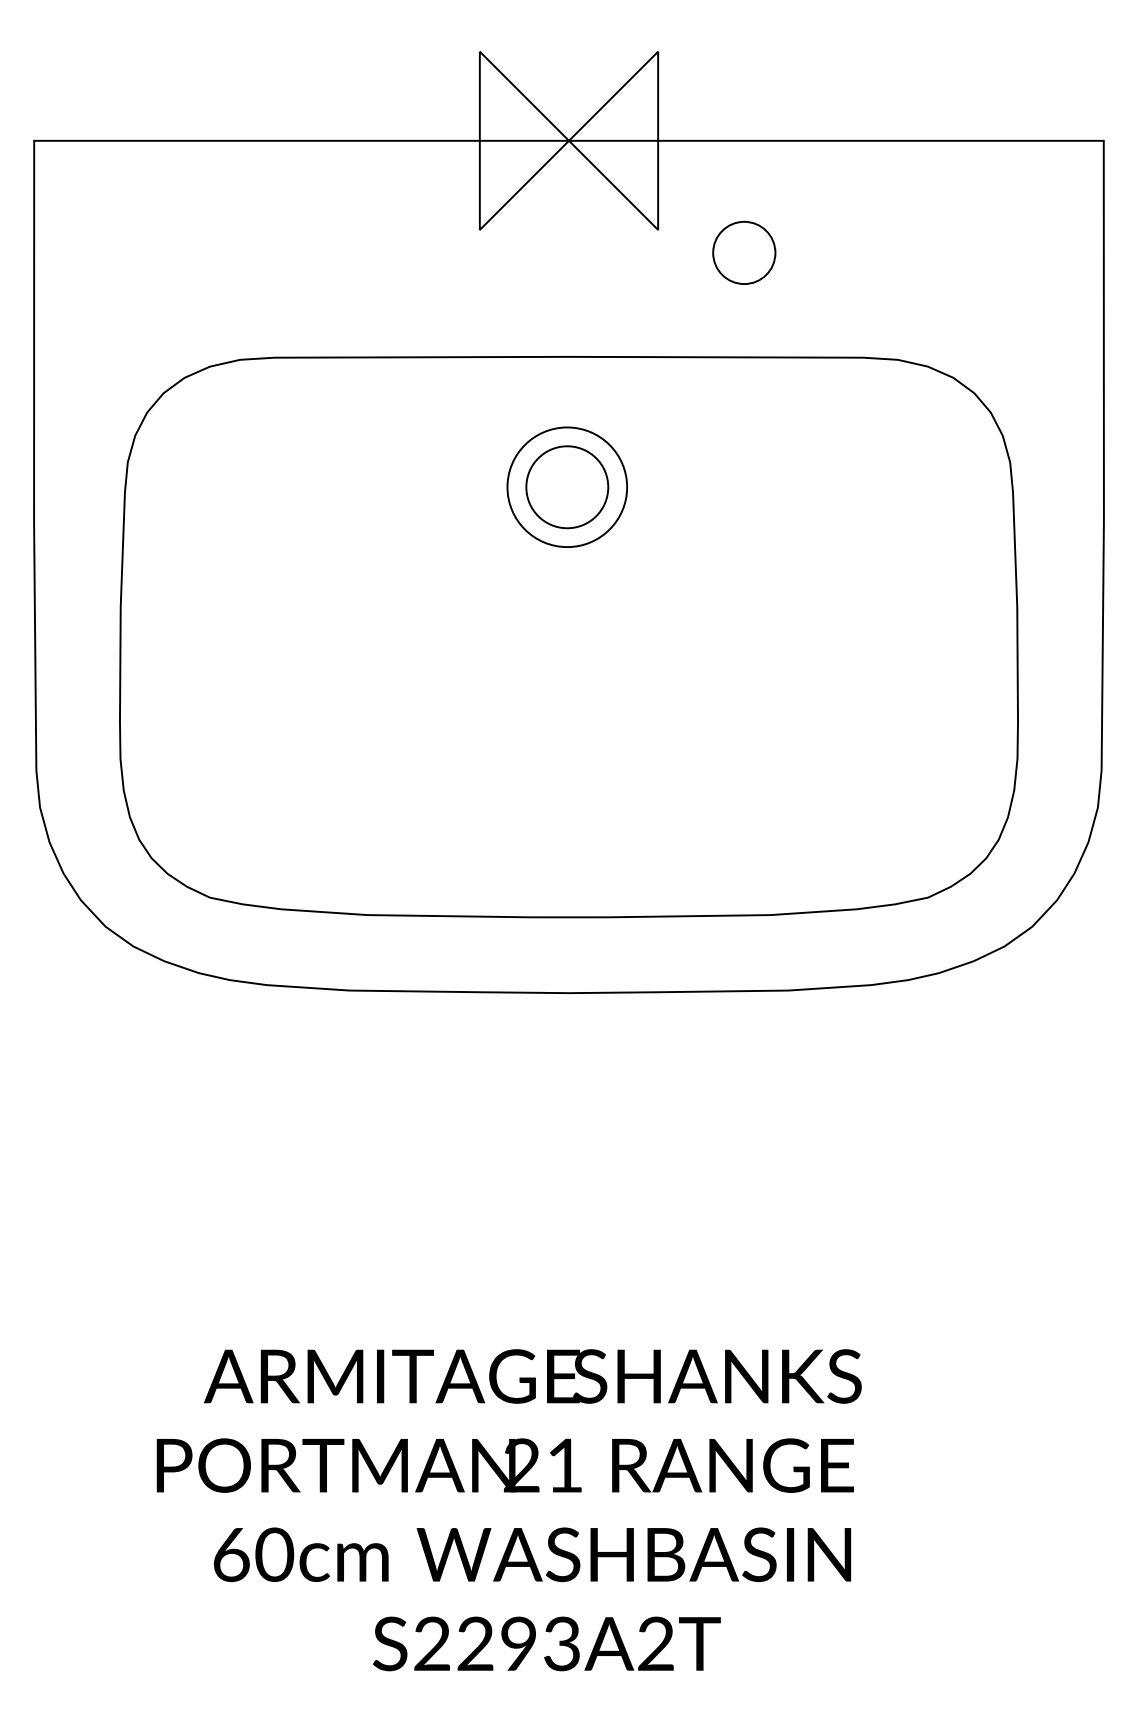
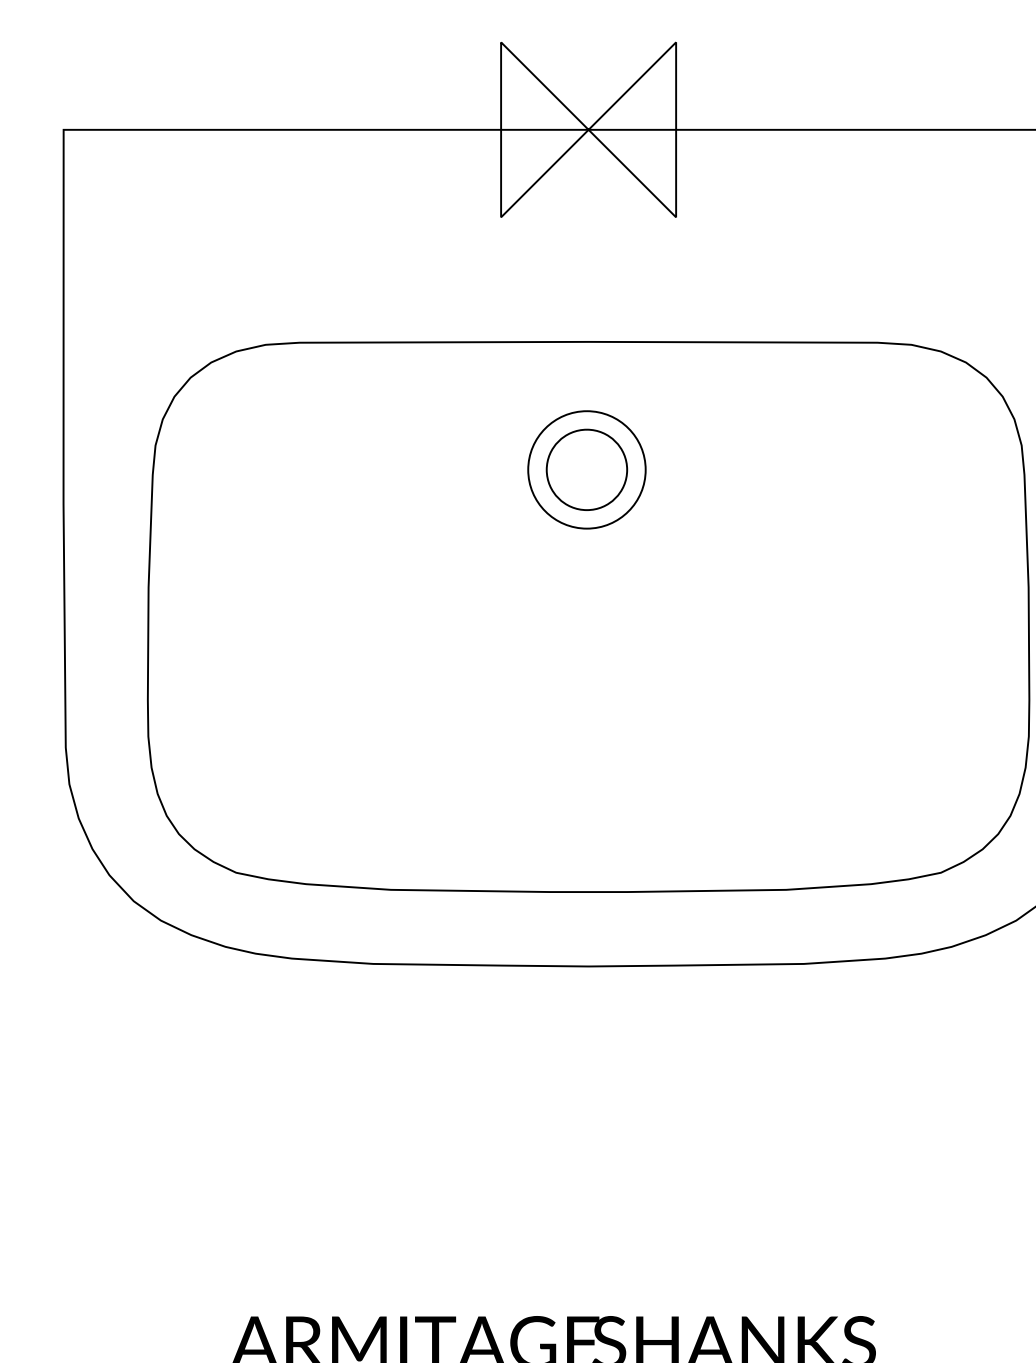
part: (744, 252) -> (760, 239), removed

